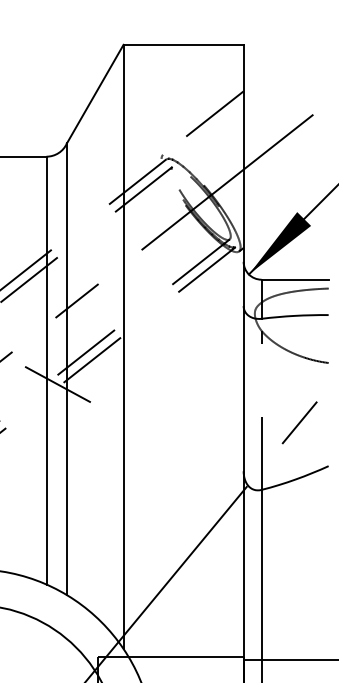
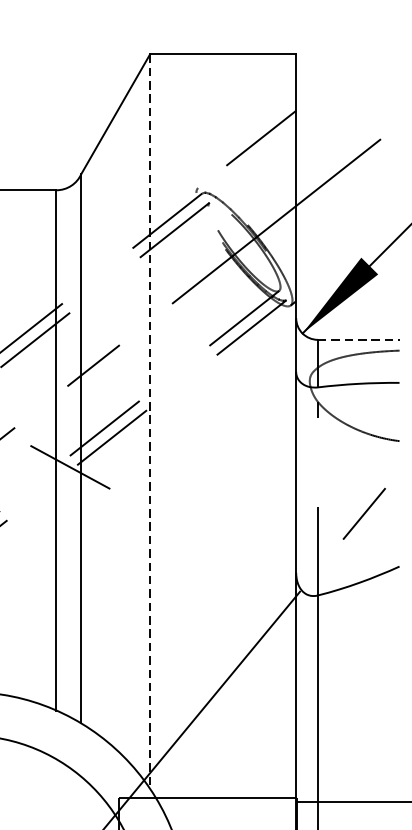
line: (295, 279) -> (359, 339), solid -> dashed
line: (123, 347) -> (150, 422), solid -> dashed

